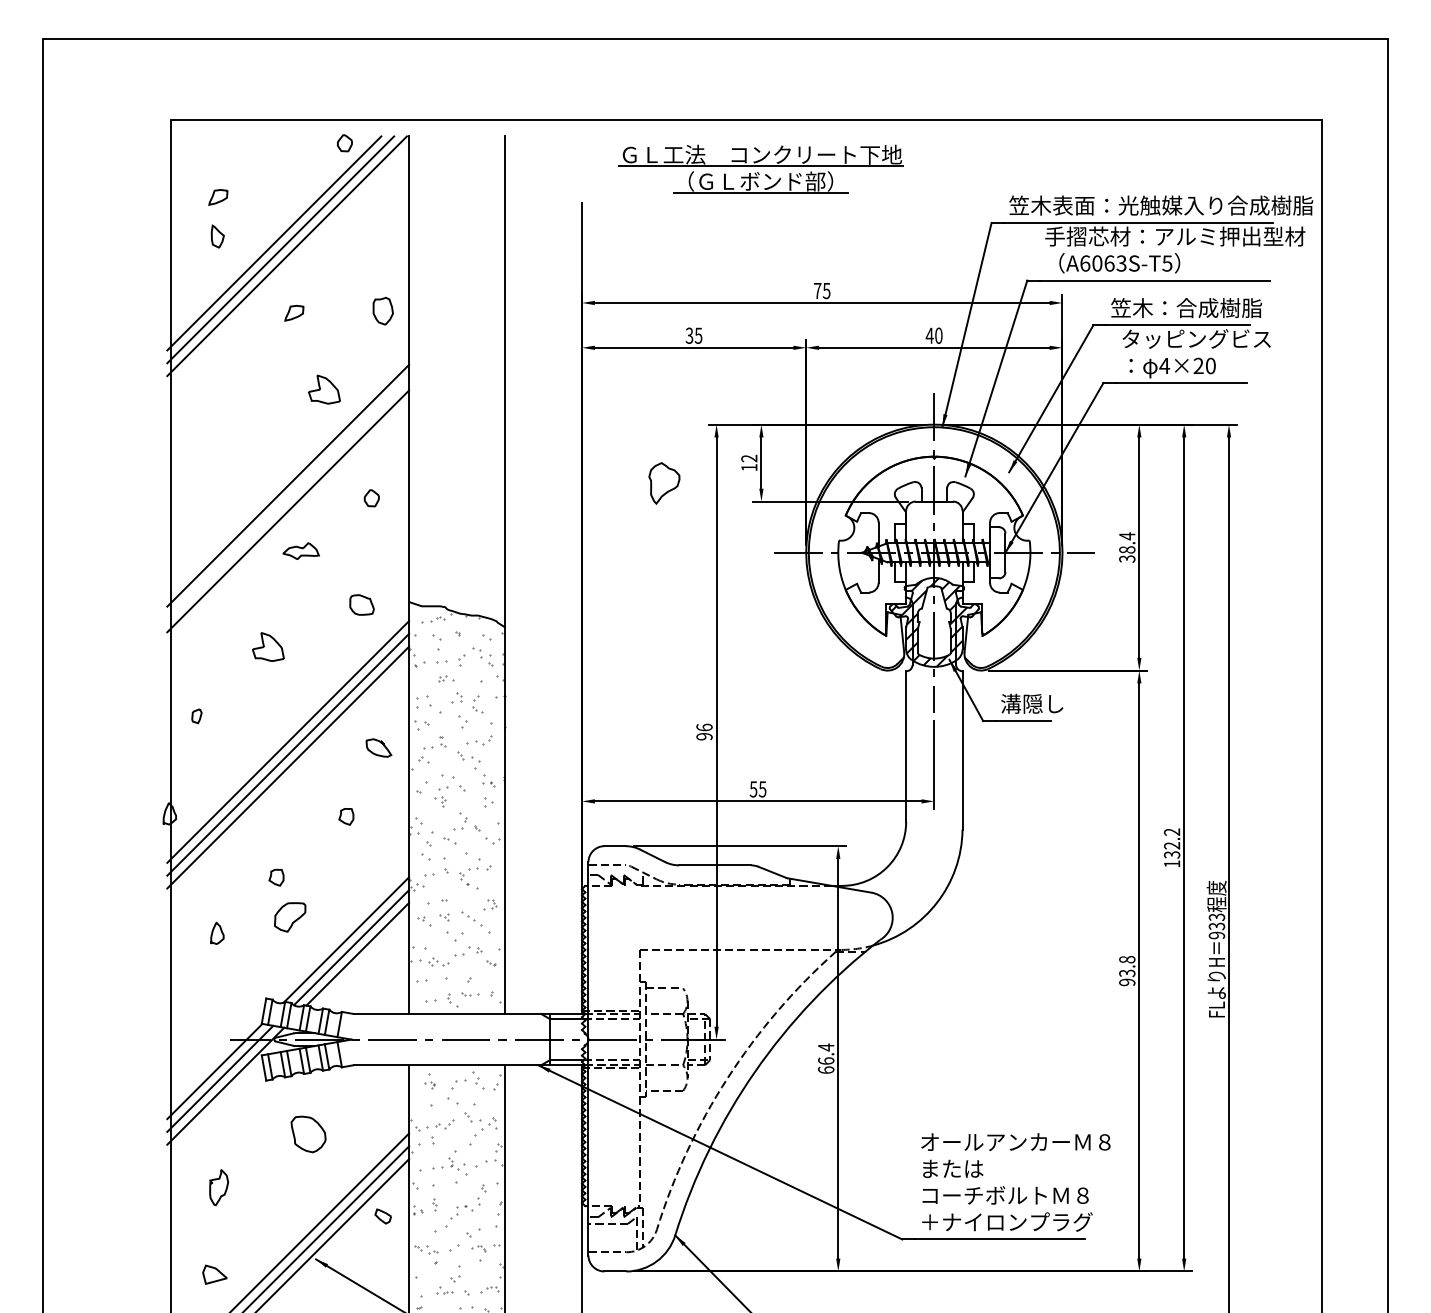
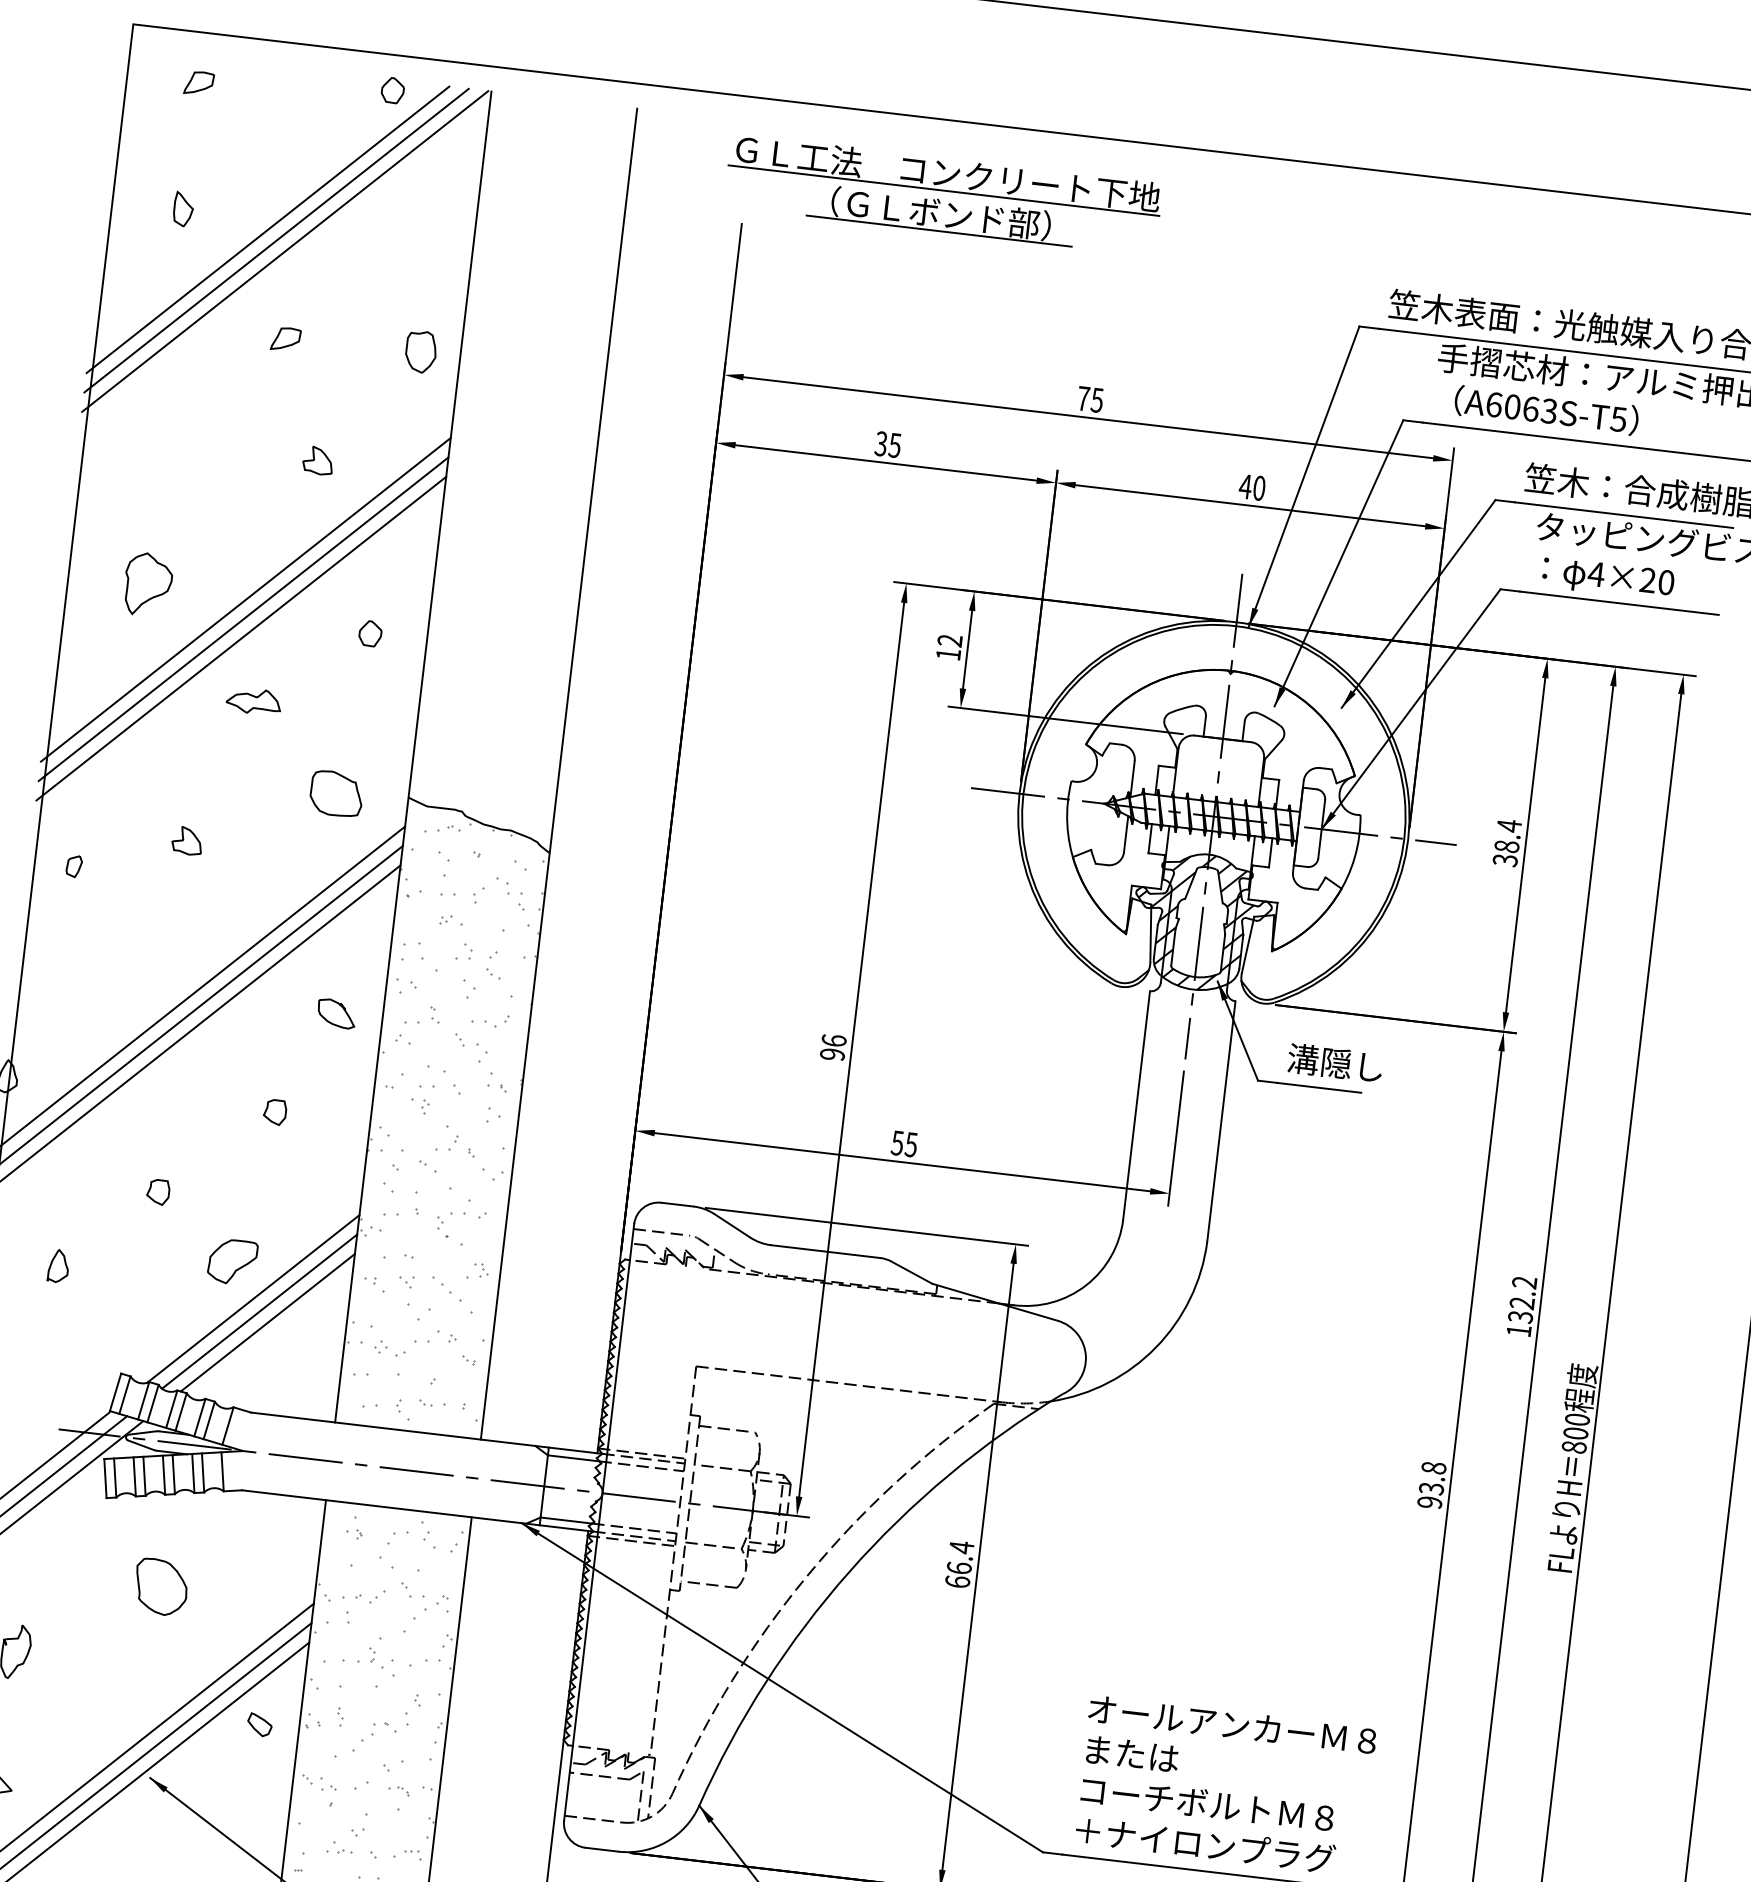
part: (760, 168) -> (942, 193), moved
part: (218, 197) -> (199, 83), moved
part: (324, 389) -> (318, 460), size x0.62
part: (664, 483) -> (148, 584), moved
line: (288, 498) -> (244, 619), added
part: (361, 604) -> (335, 792), size x1.43
part: (268, 646) -> (187, 840), size x0.62
part: (196, 716) -> (73, 866), moved
part: (290, 917) -> (233, 1262), moved
text: (1216, 926) -> (1575, 1433), 933 -> 800

